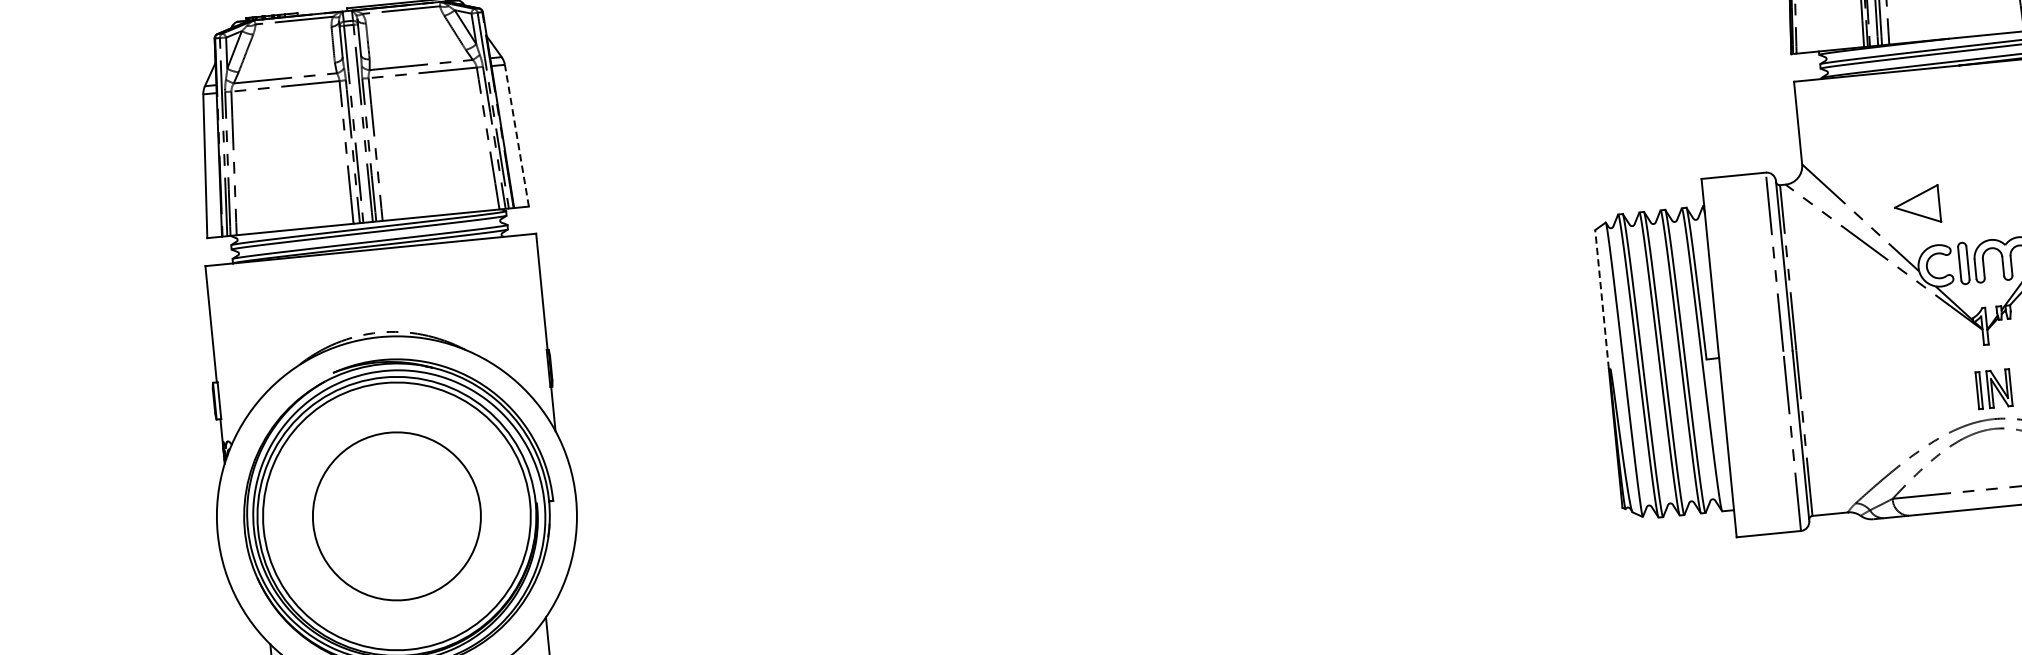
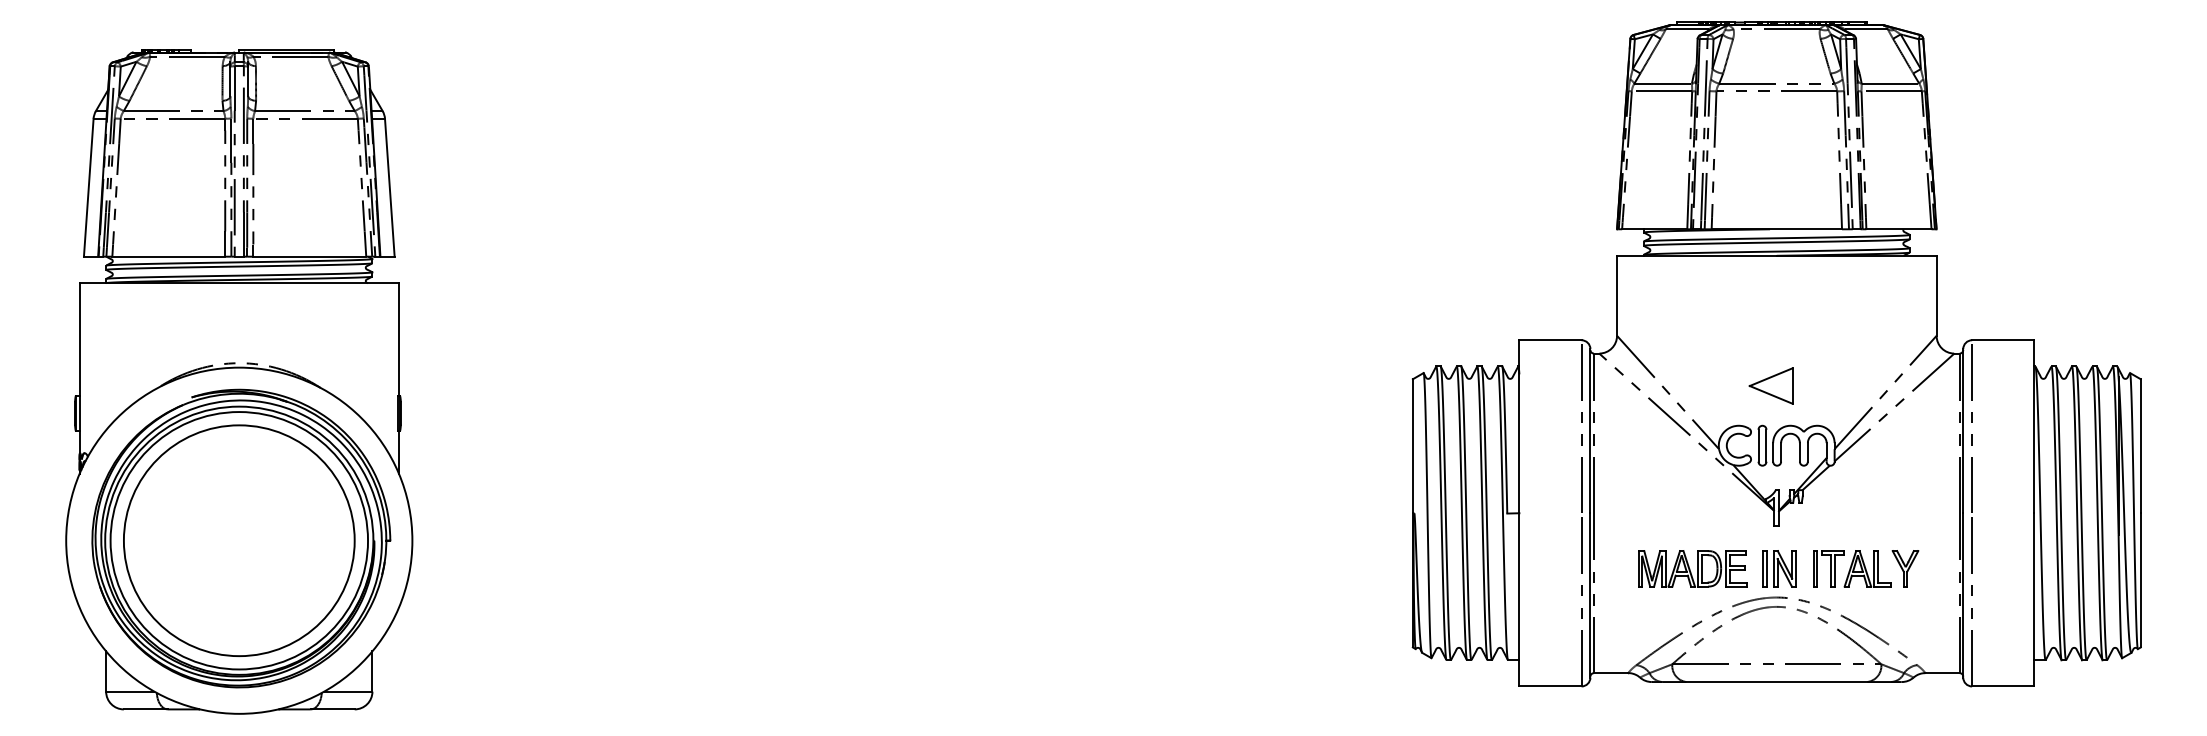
line: (516, 135) -> (389, 187), dashed -> solid
part: (1916, 205) -> (1770, 385), moved
line: (1601, 298) -> (1412, 445), dashed -> solid
part: (1903, 397) -> (1692, 568), added
circle: (396, 516) -> (238, 540), size x1.43

